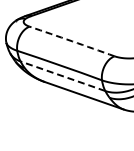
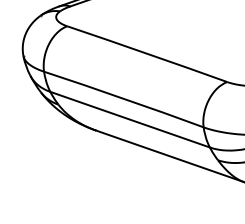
arc: (72, 41) -> (148, 54), dashed -> solid
line: (62, 76) -> (129, 120), dashed -> solid

